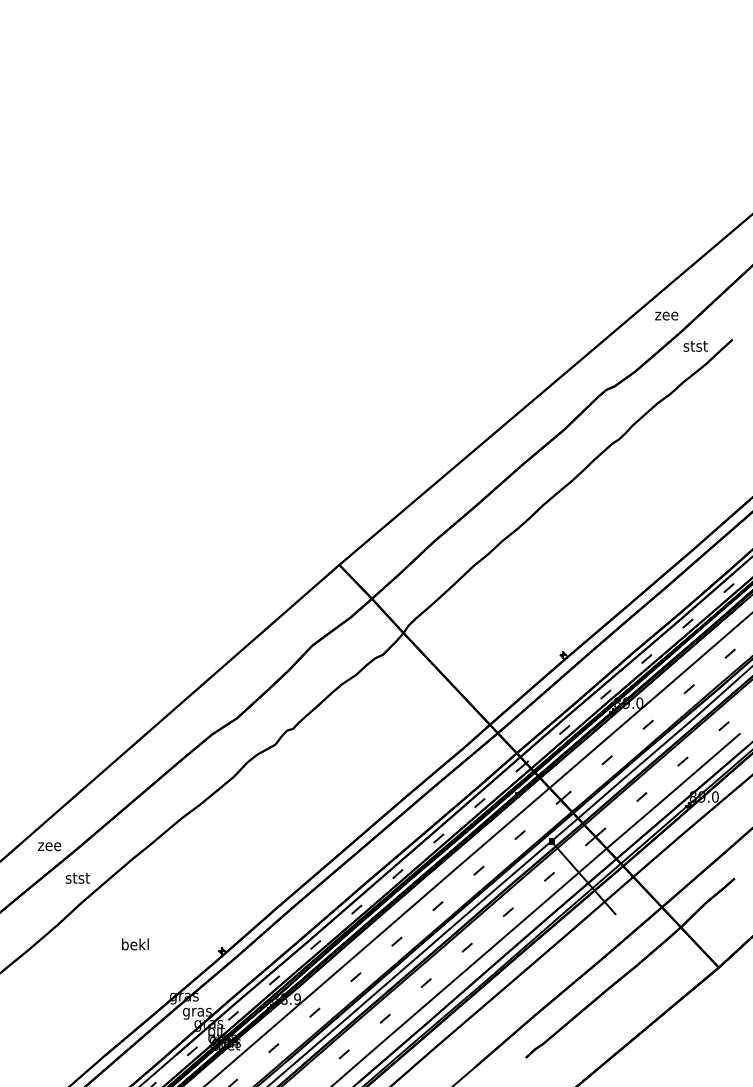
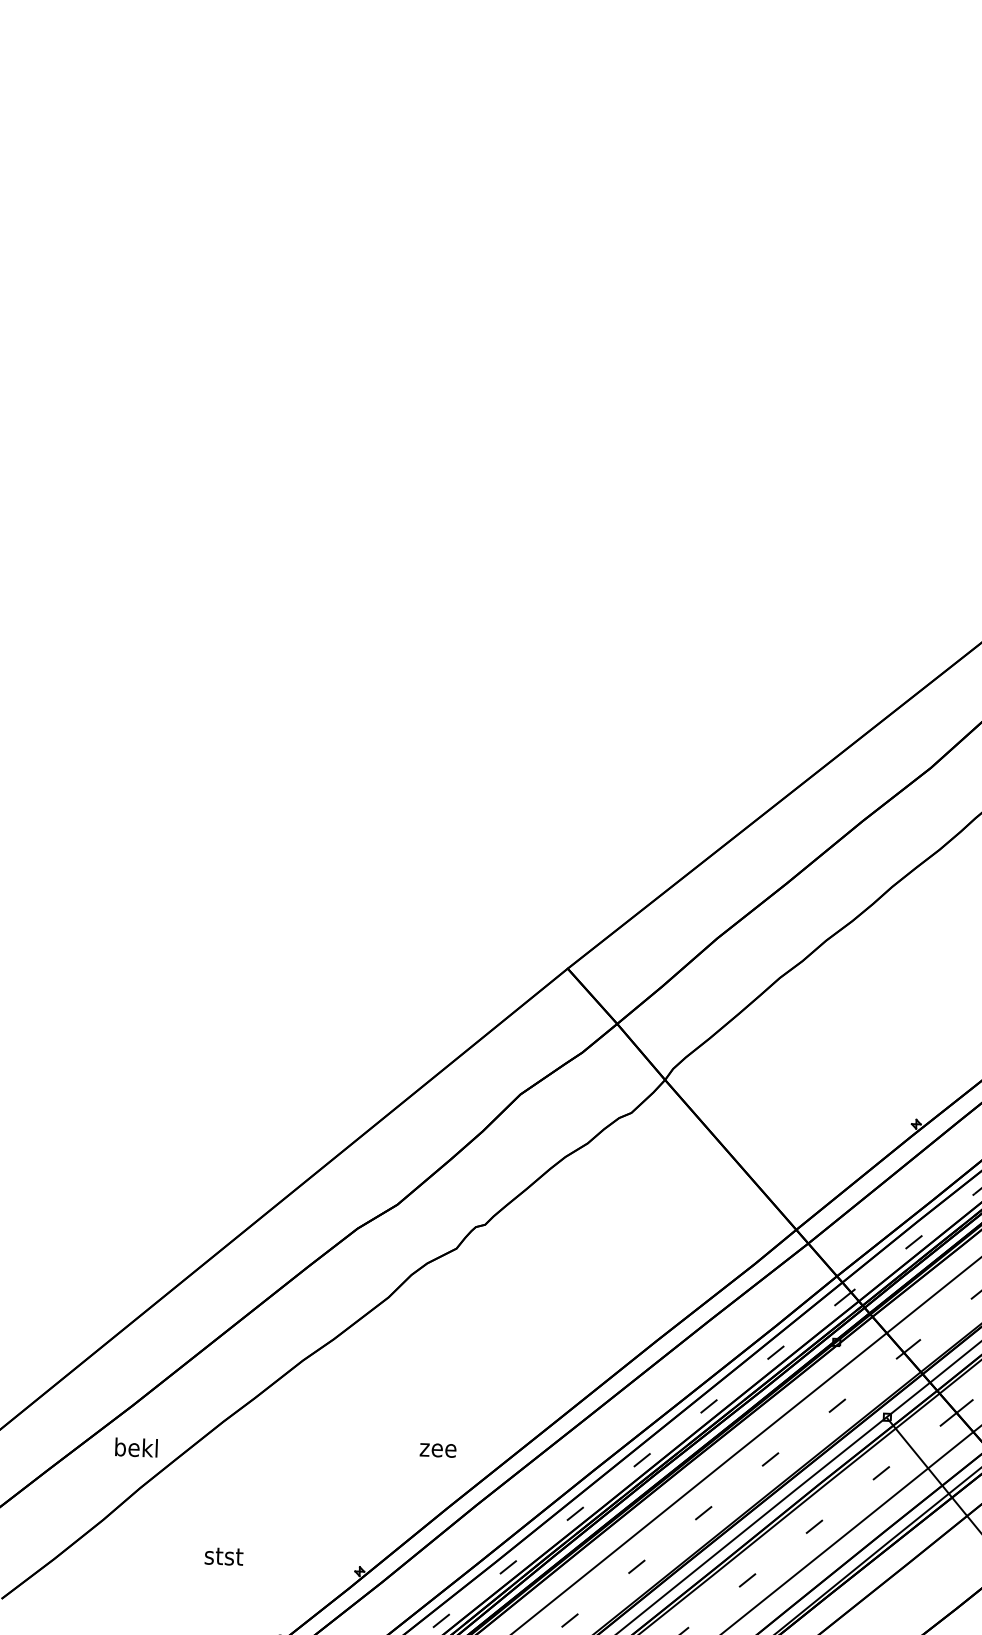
text: (49, 846) -> (438, 1450), moved
text: (77, 877) -> (136, 1447), stst -> bekl
text: (135, 944) -> (223, 1556), bekl -> stst

